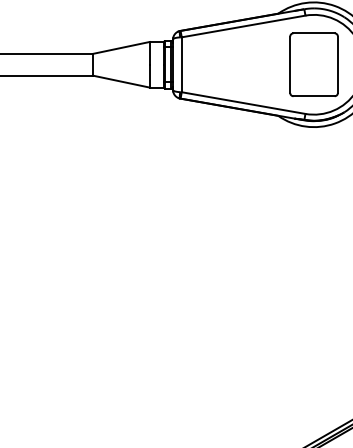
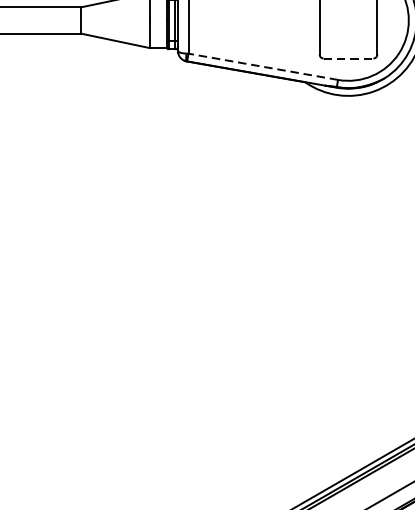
line: (314, 96) -> (349, 58), solid -> dashed
line: (243, 103) -> (263, 67), solid -> dashed

